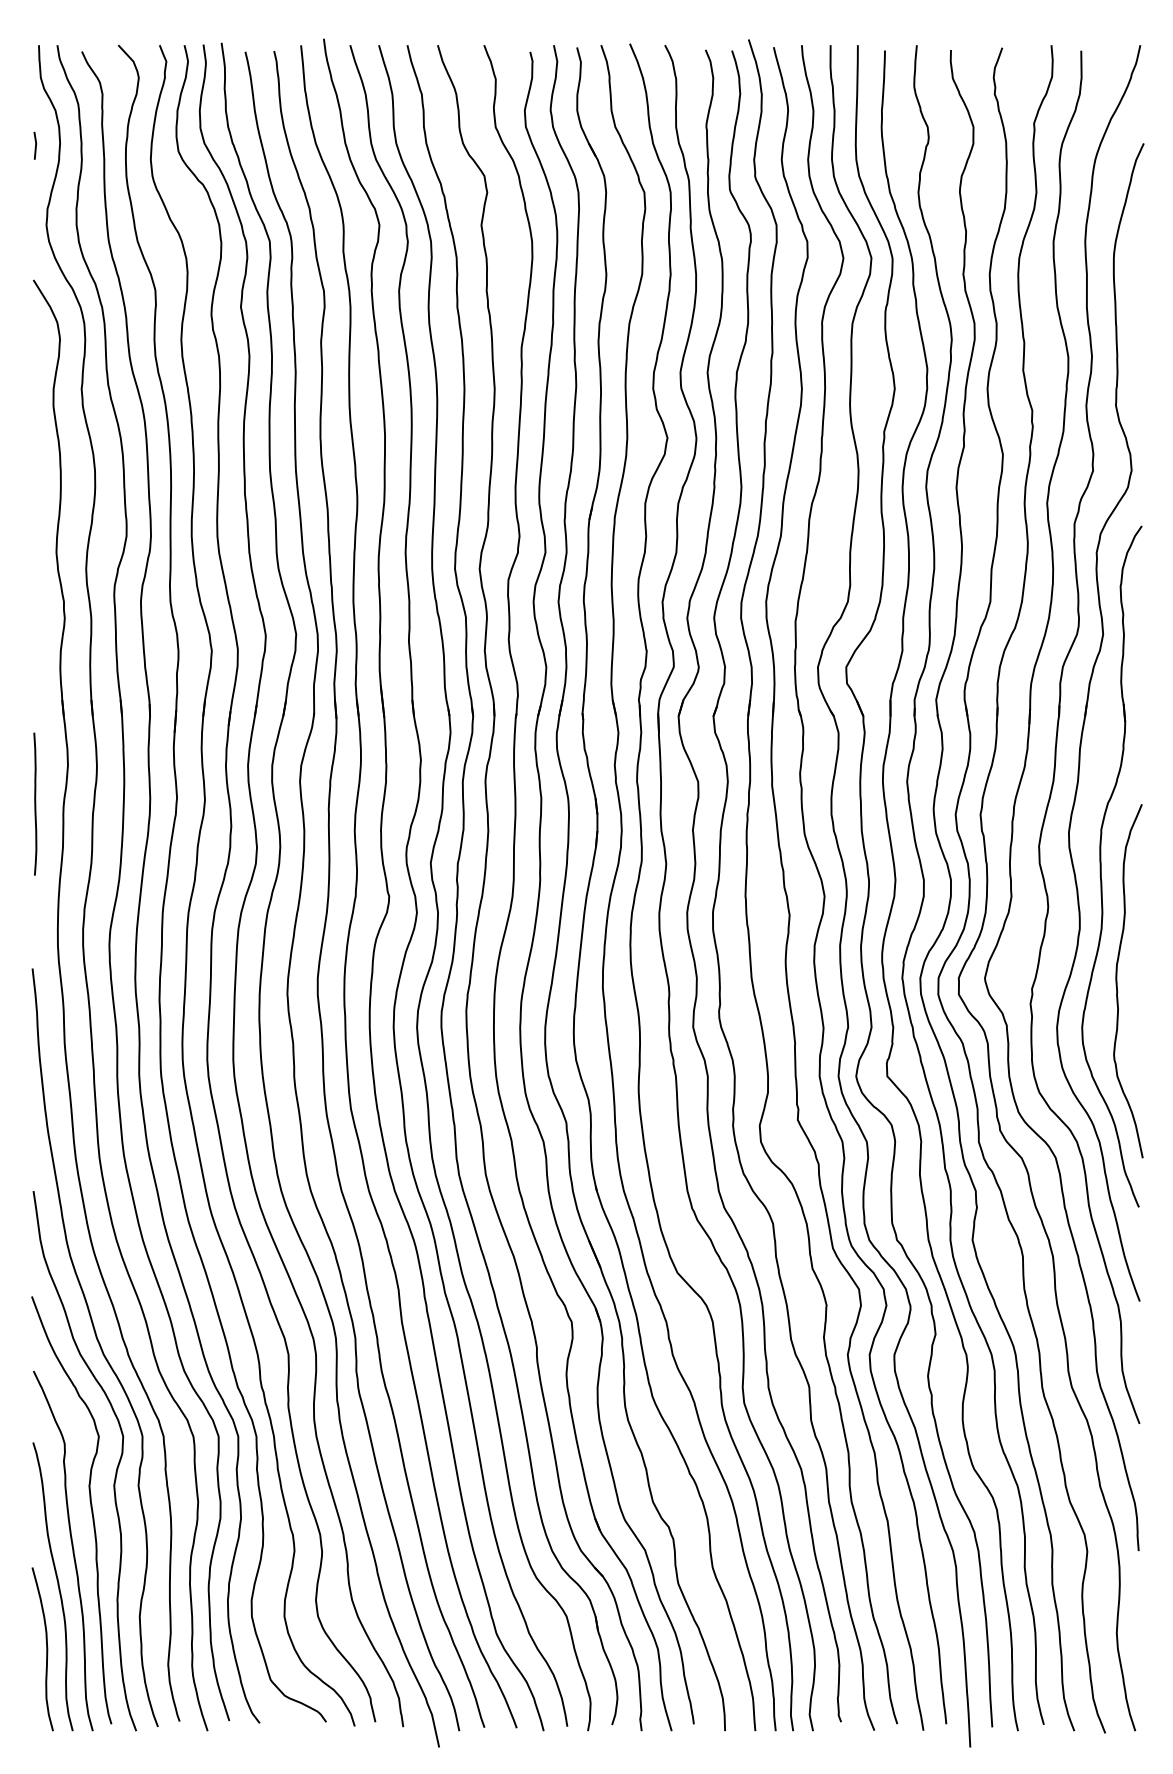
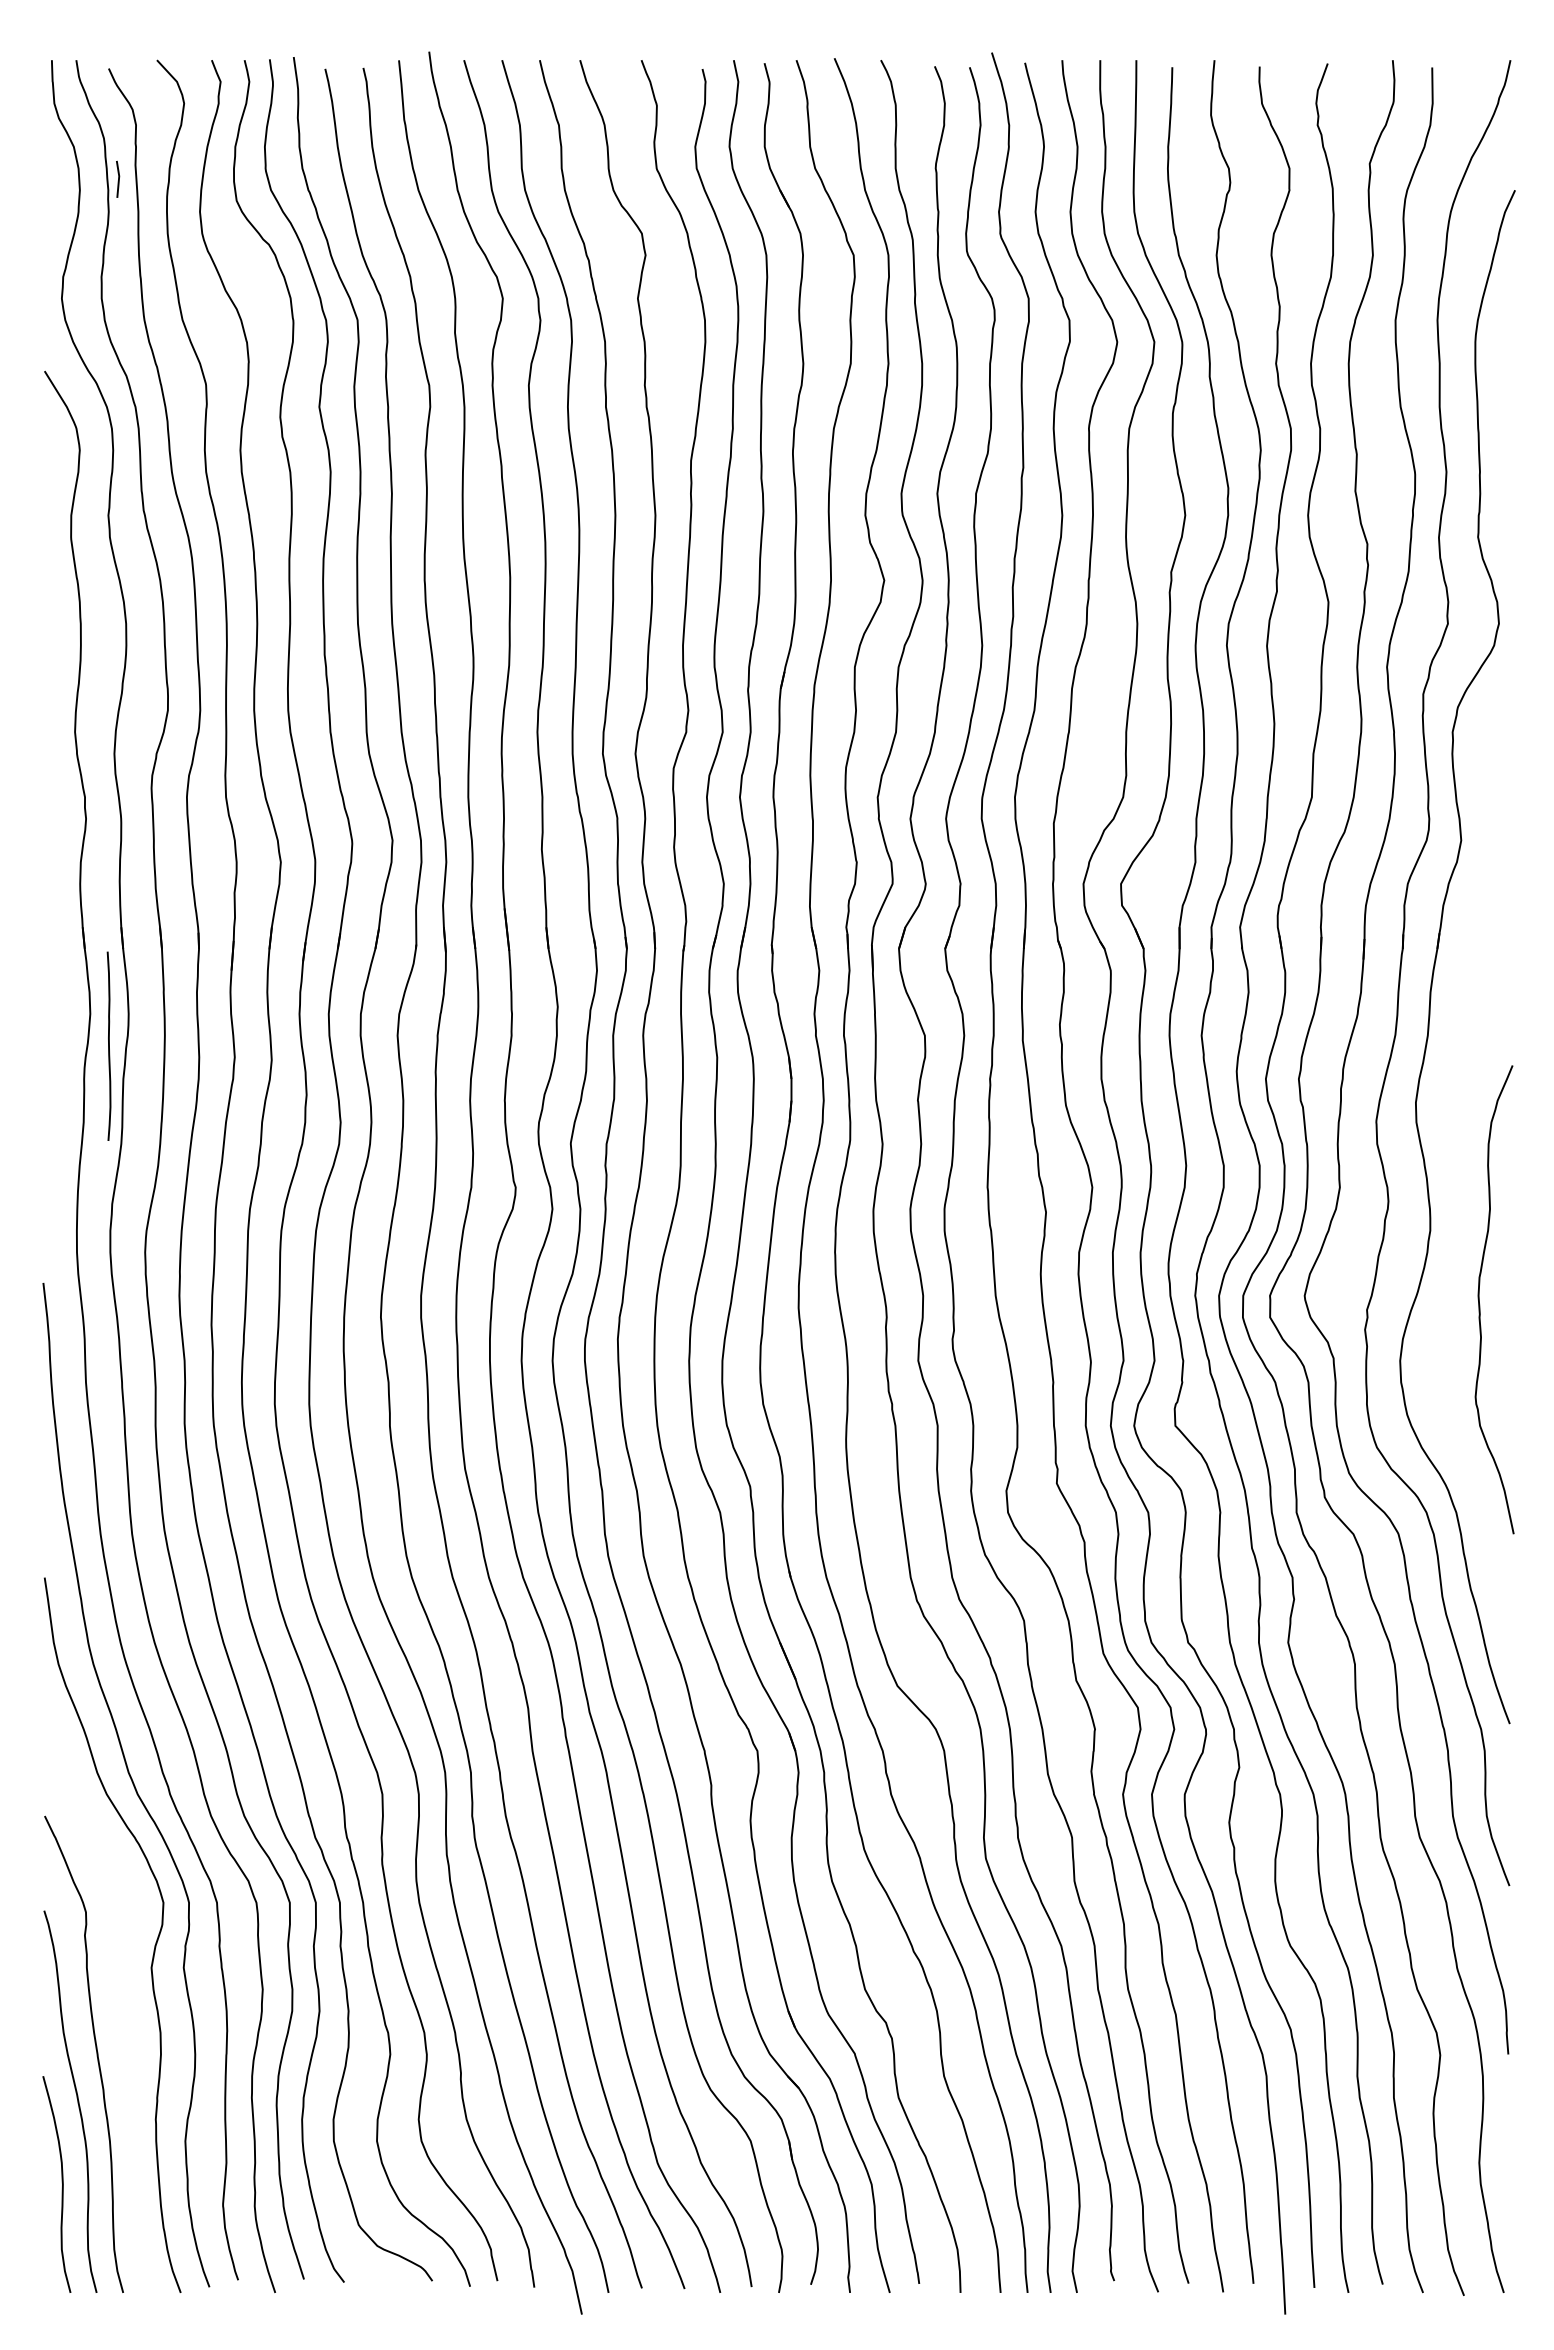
line: (35, 145) -> (118, 178), moved
curve: (34, 803) -> (108, 1045), moved
part: (1101, 866) -> (1458, 1147), removed
curve: (90, 1507) -> (120, 1996), removed

